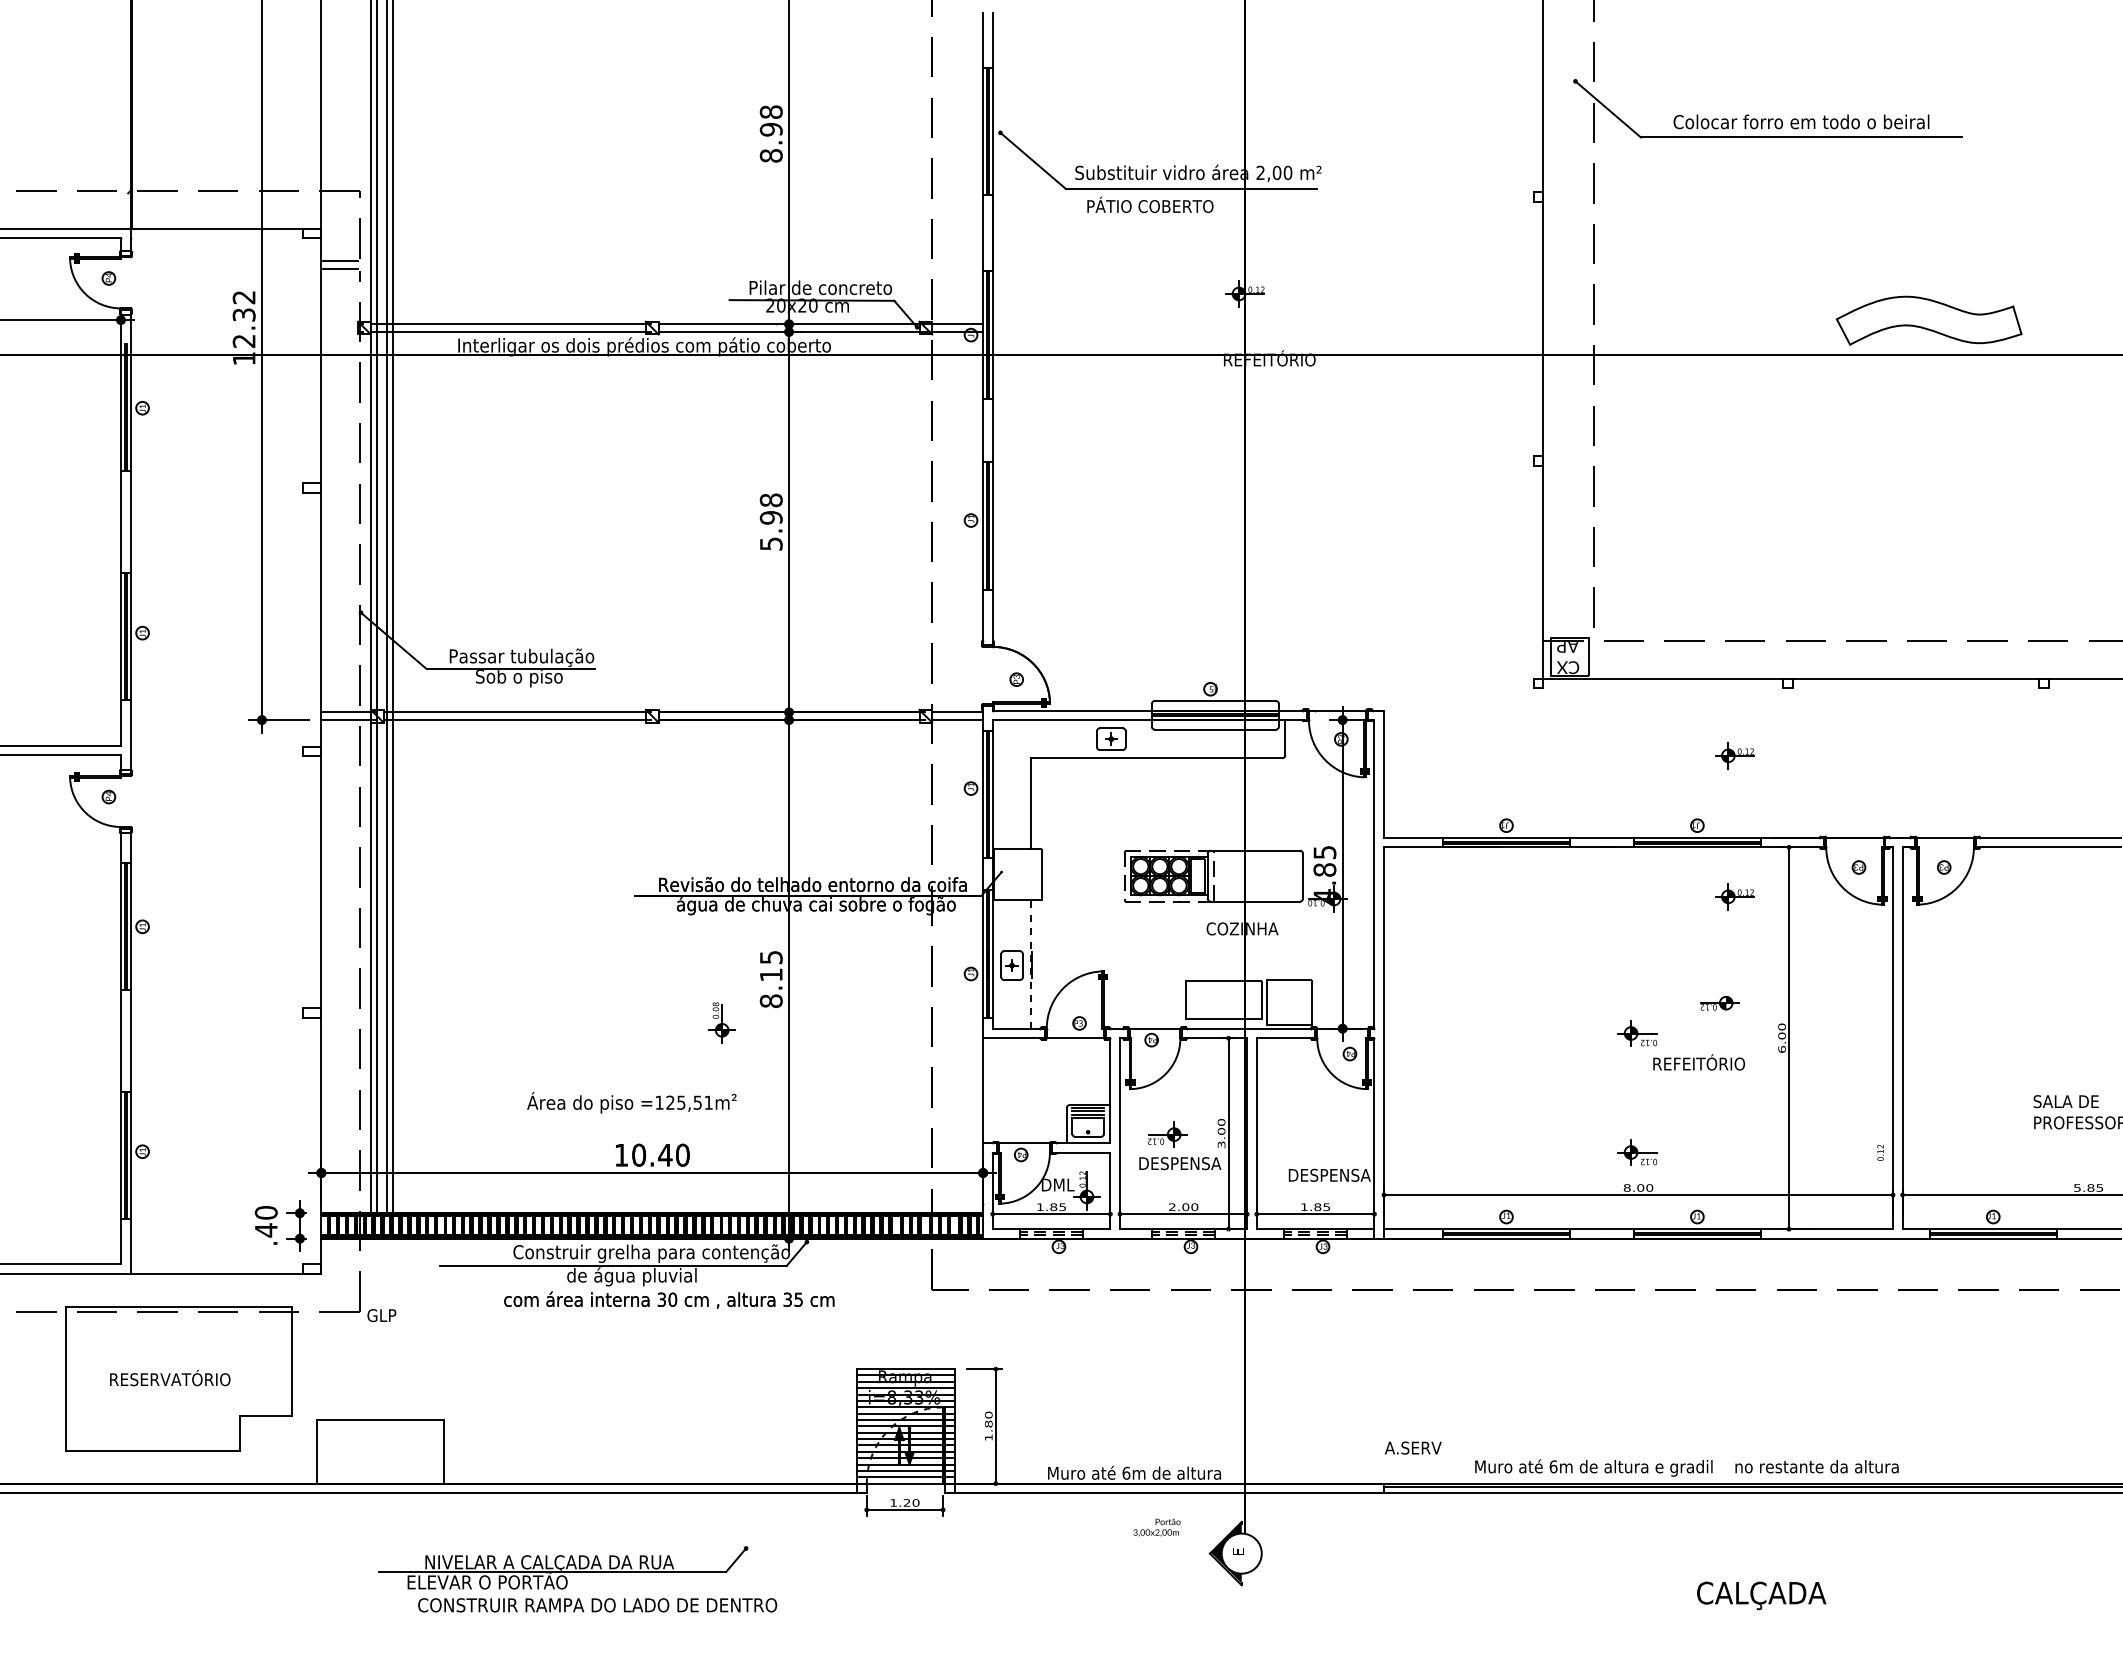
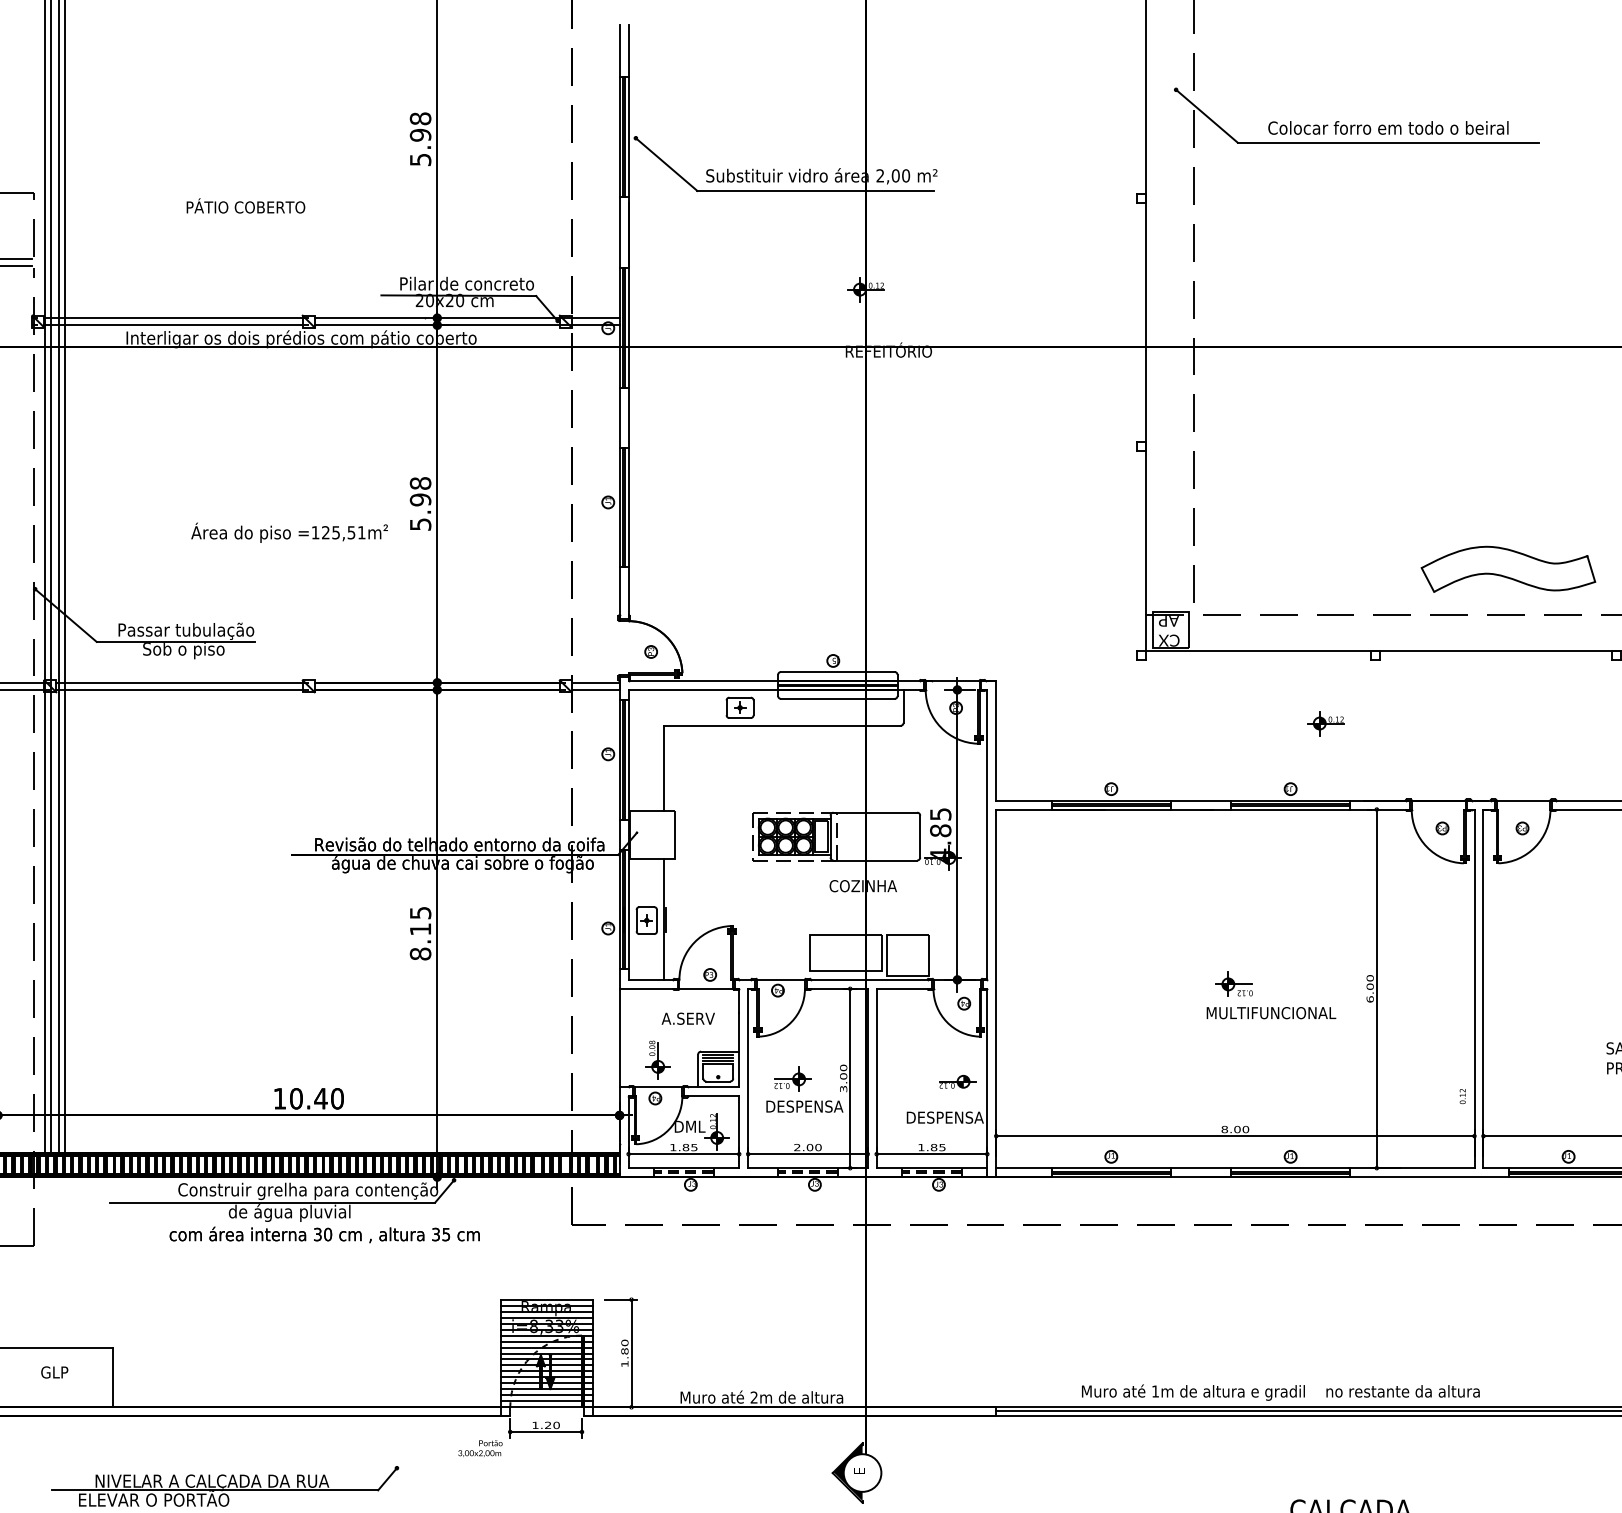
text: (770, 155) -> (419, 159), 8.98 -> 5.98
text: (1150, 204) -> (246, 205), moved
part: (1928, 320) -> (1507, 569), moved
part: (1734, 896) -> (1325, 855), removed
line: (1030, 963) -> (664, 918), dashed -> solid
part: (1719, 1002) -> (957, 1081), moved
part: (721, 1022) -> (657, 1059), moved
text: (1676, 1062) -> (1271, 1011), REFEITÓRIO -> MULTIFUNCIONAL
text: (631, 1102) -> (289, 532), moved
part: (1637, 1152) -> (1234, 1096), removed
text: (381, 1315) -> (54, 1372), moved
text: (1413, 1447) -> (688, 1018), moved
text: (1553, 1466) -> (1155, 1391), 6m -> 1m
text: (1126, 1472) -> (754, 1396), 6m -> 2m
text: (1156, 1527) -> (479, 1448), moved

